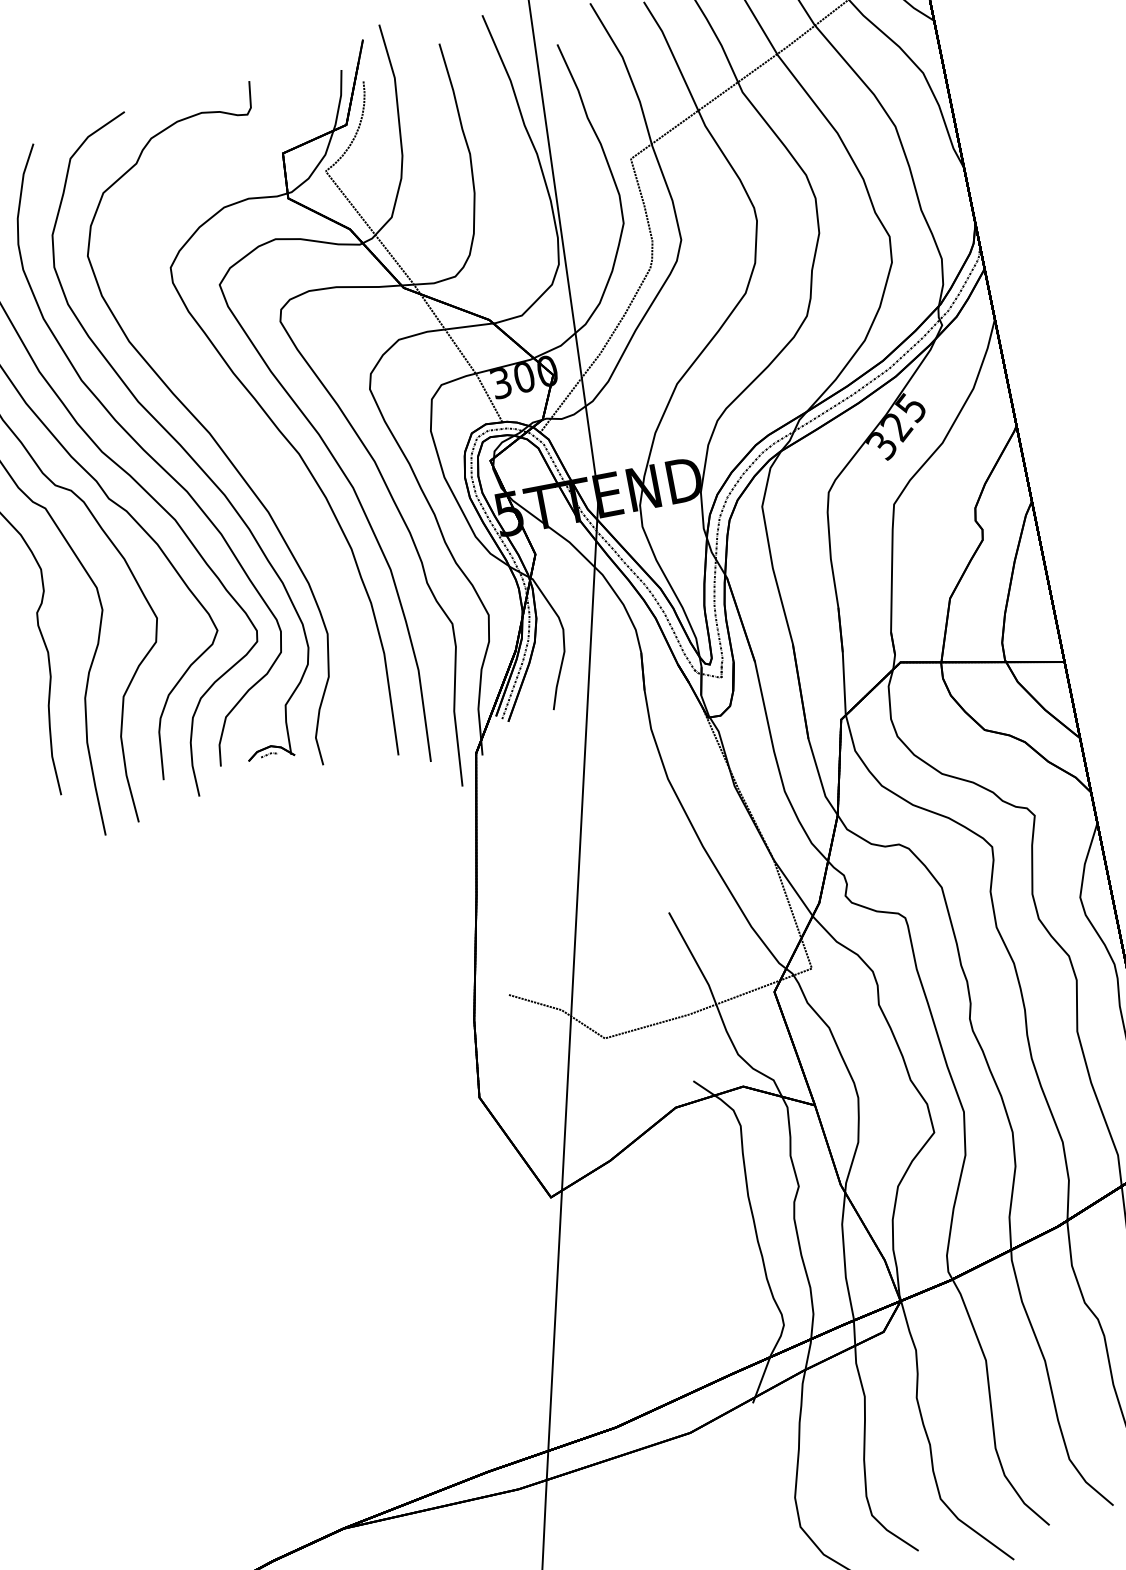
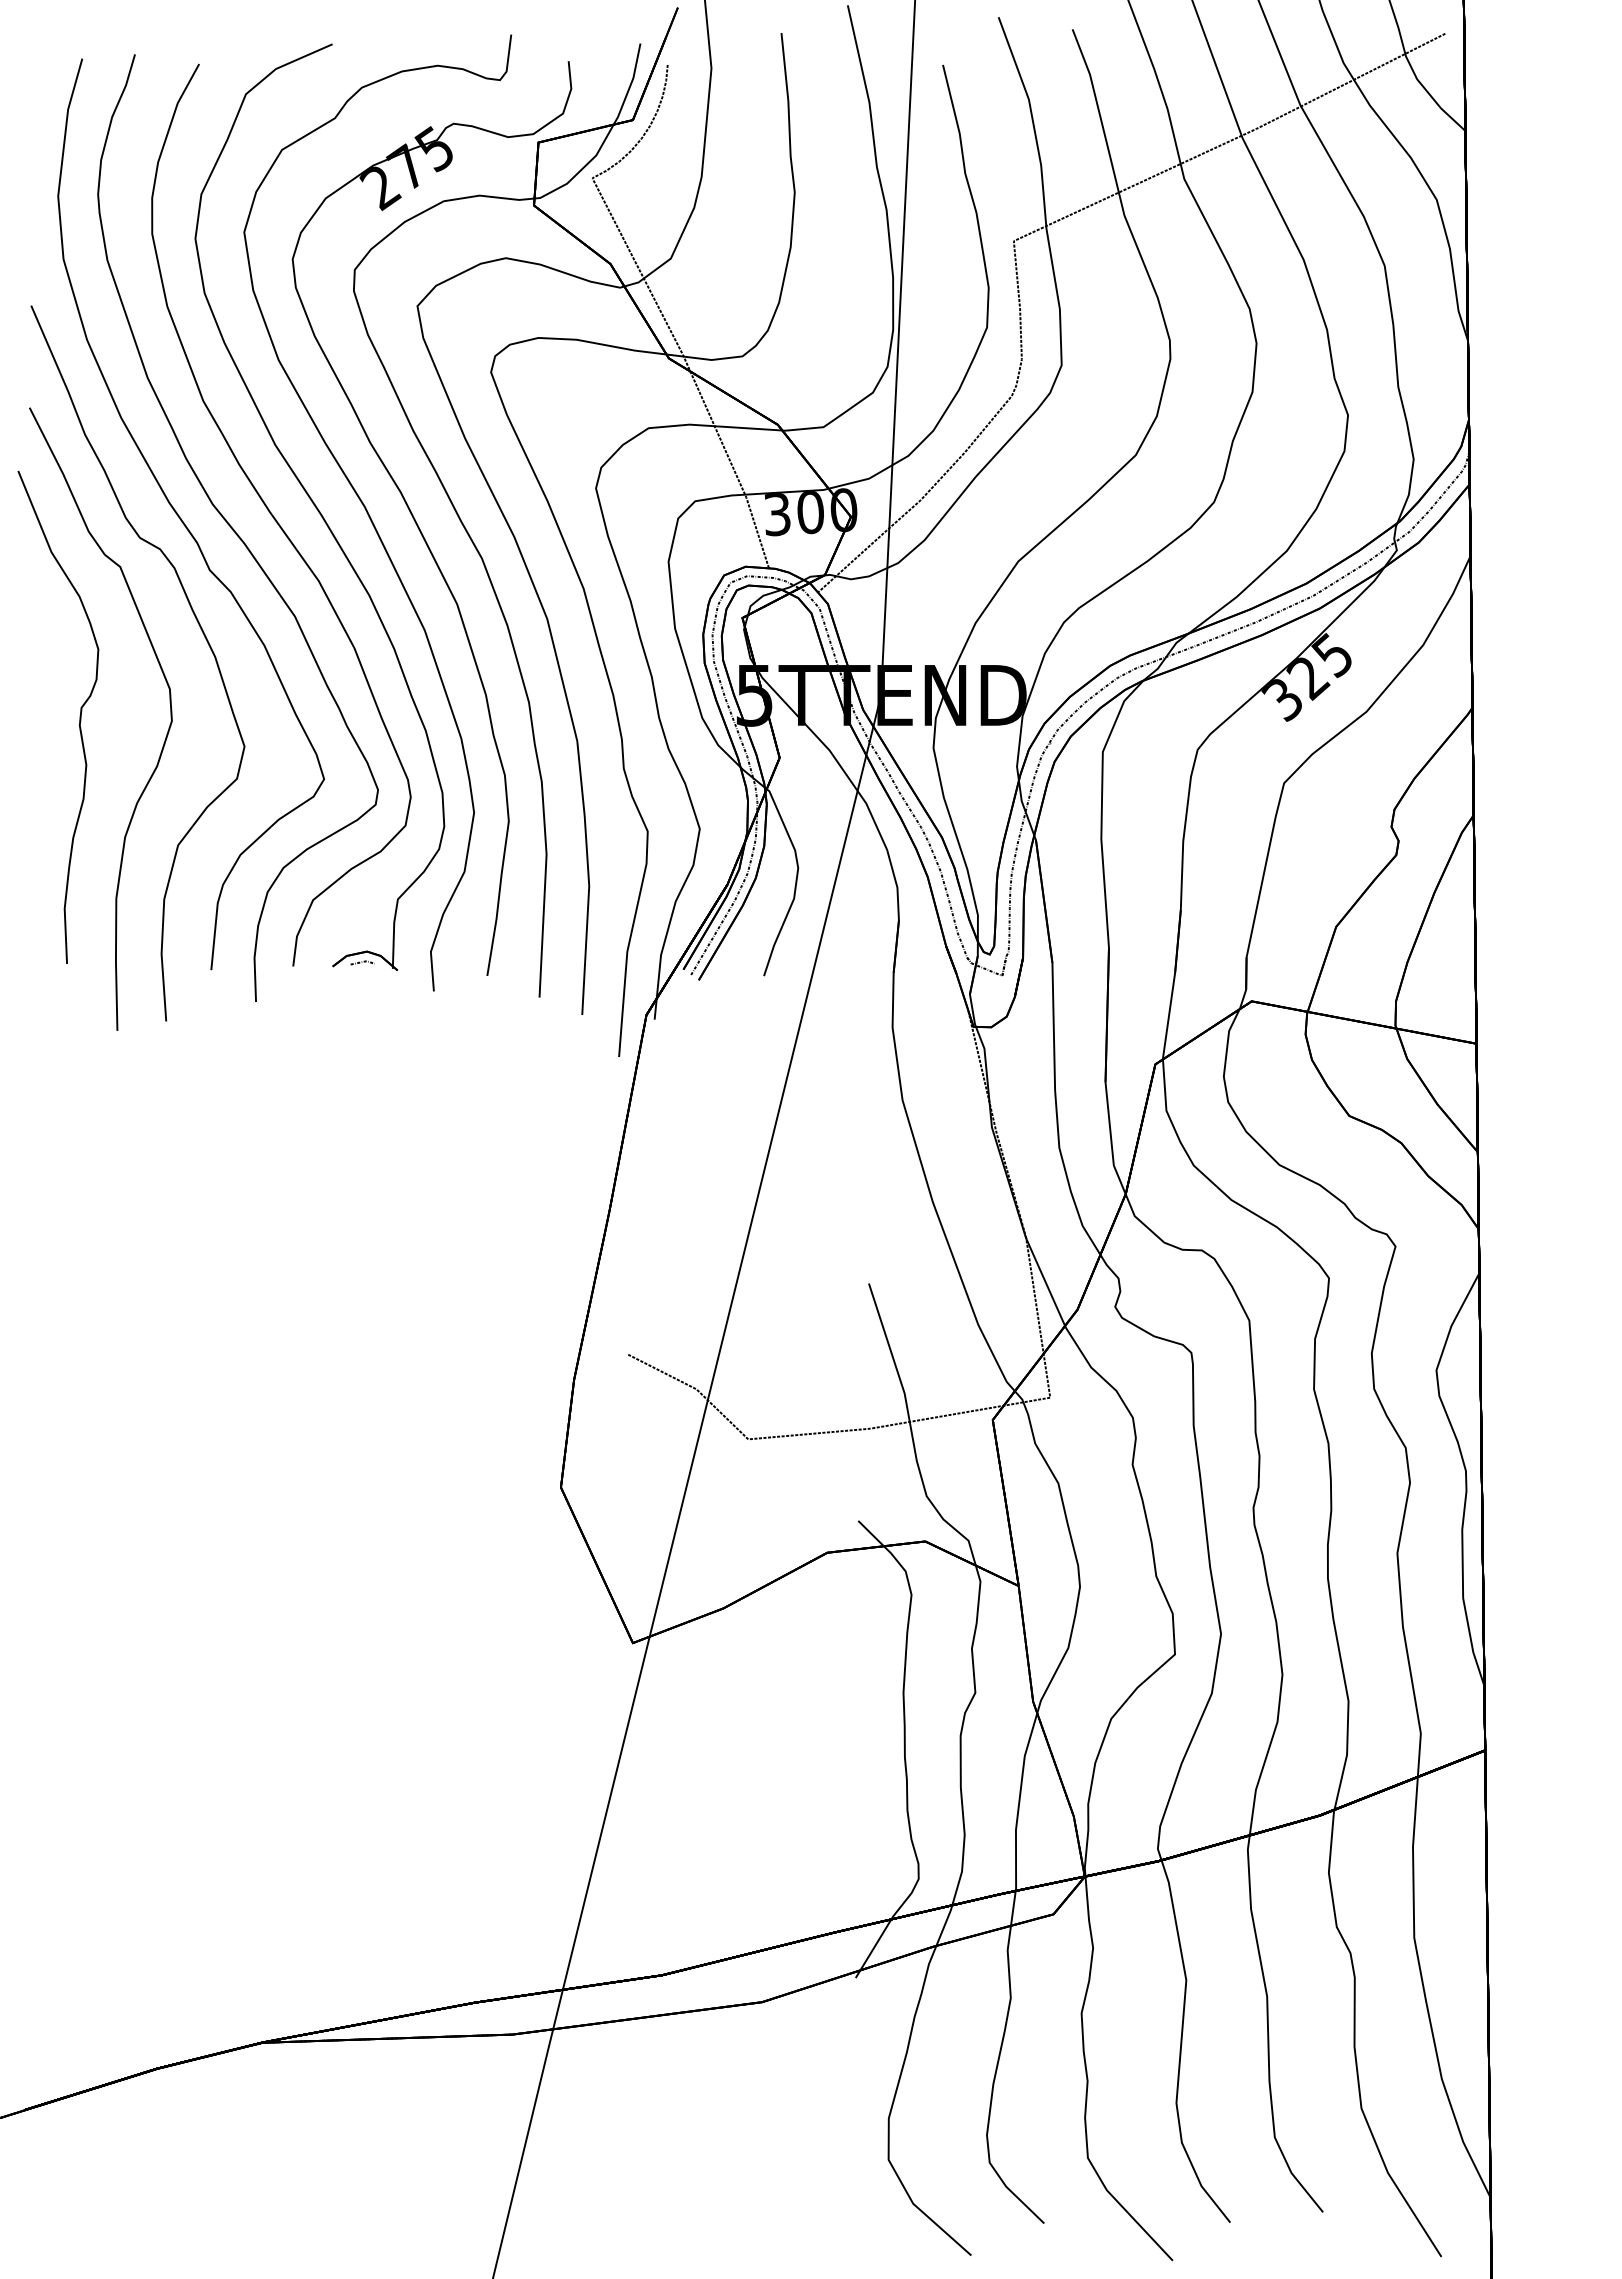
part: (249, 439) -> (418, 525), added

